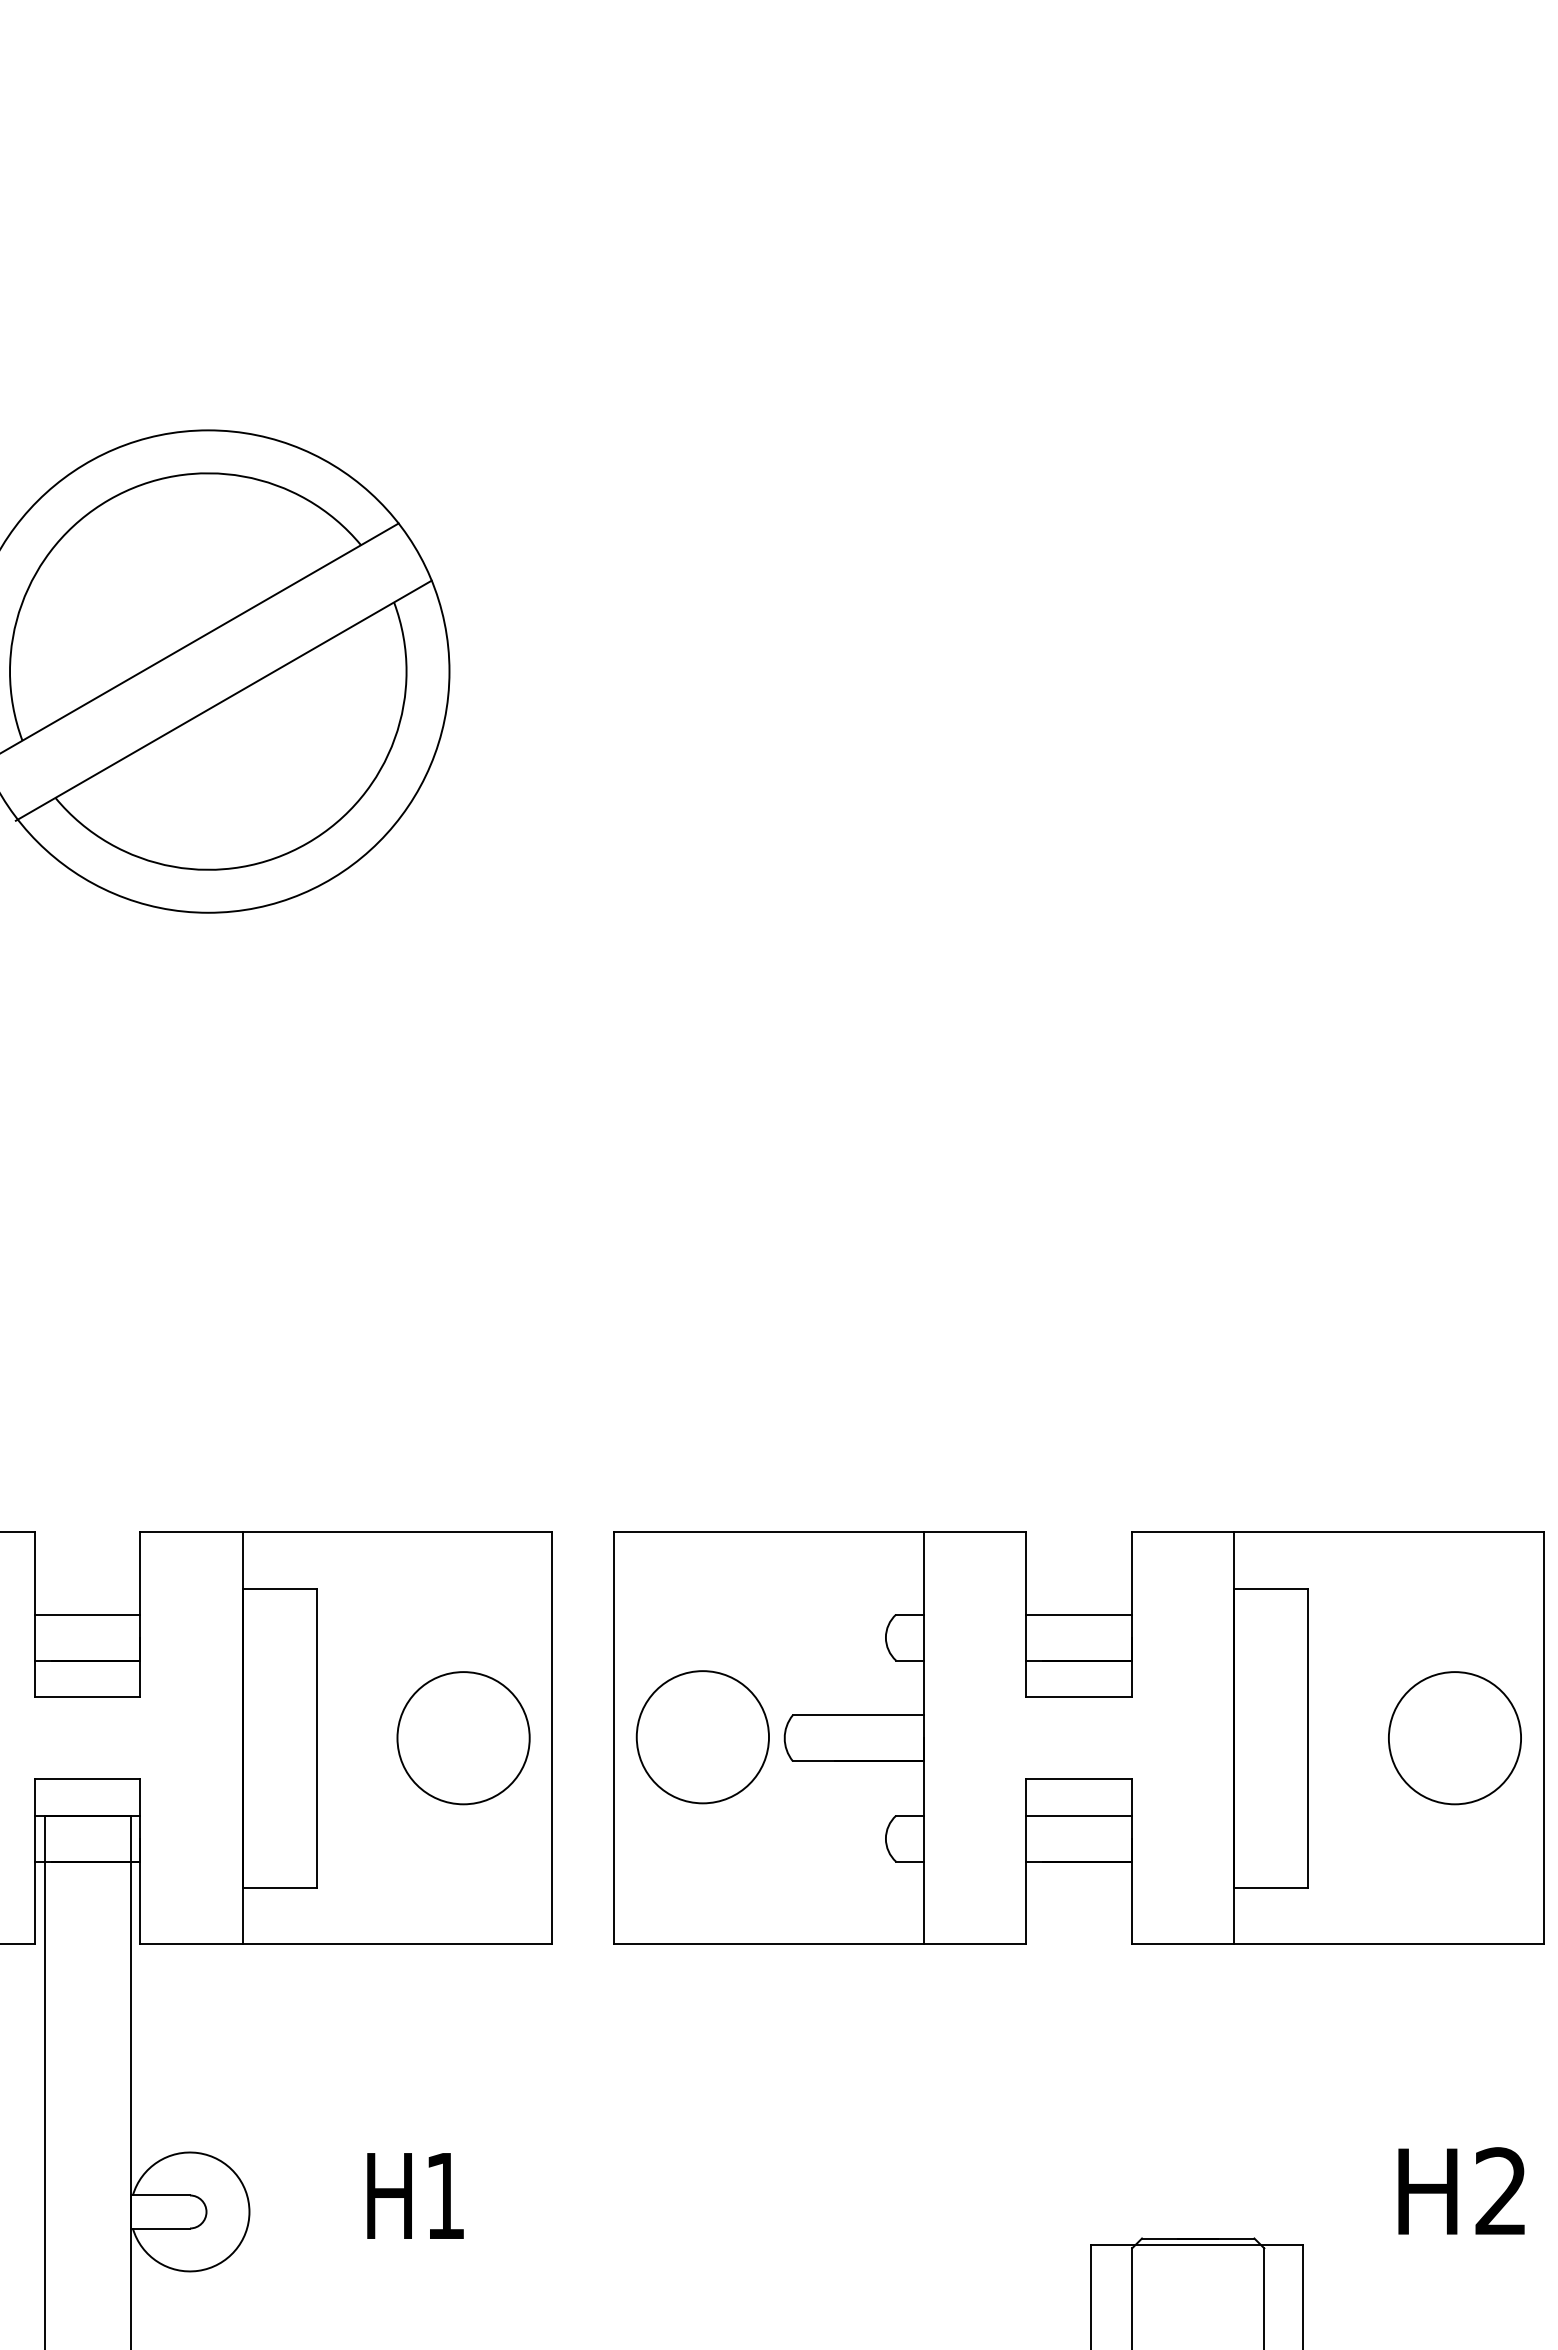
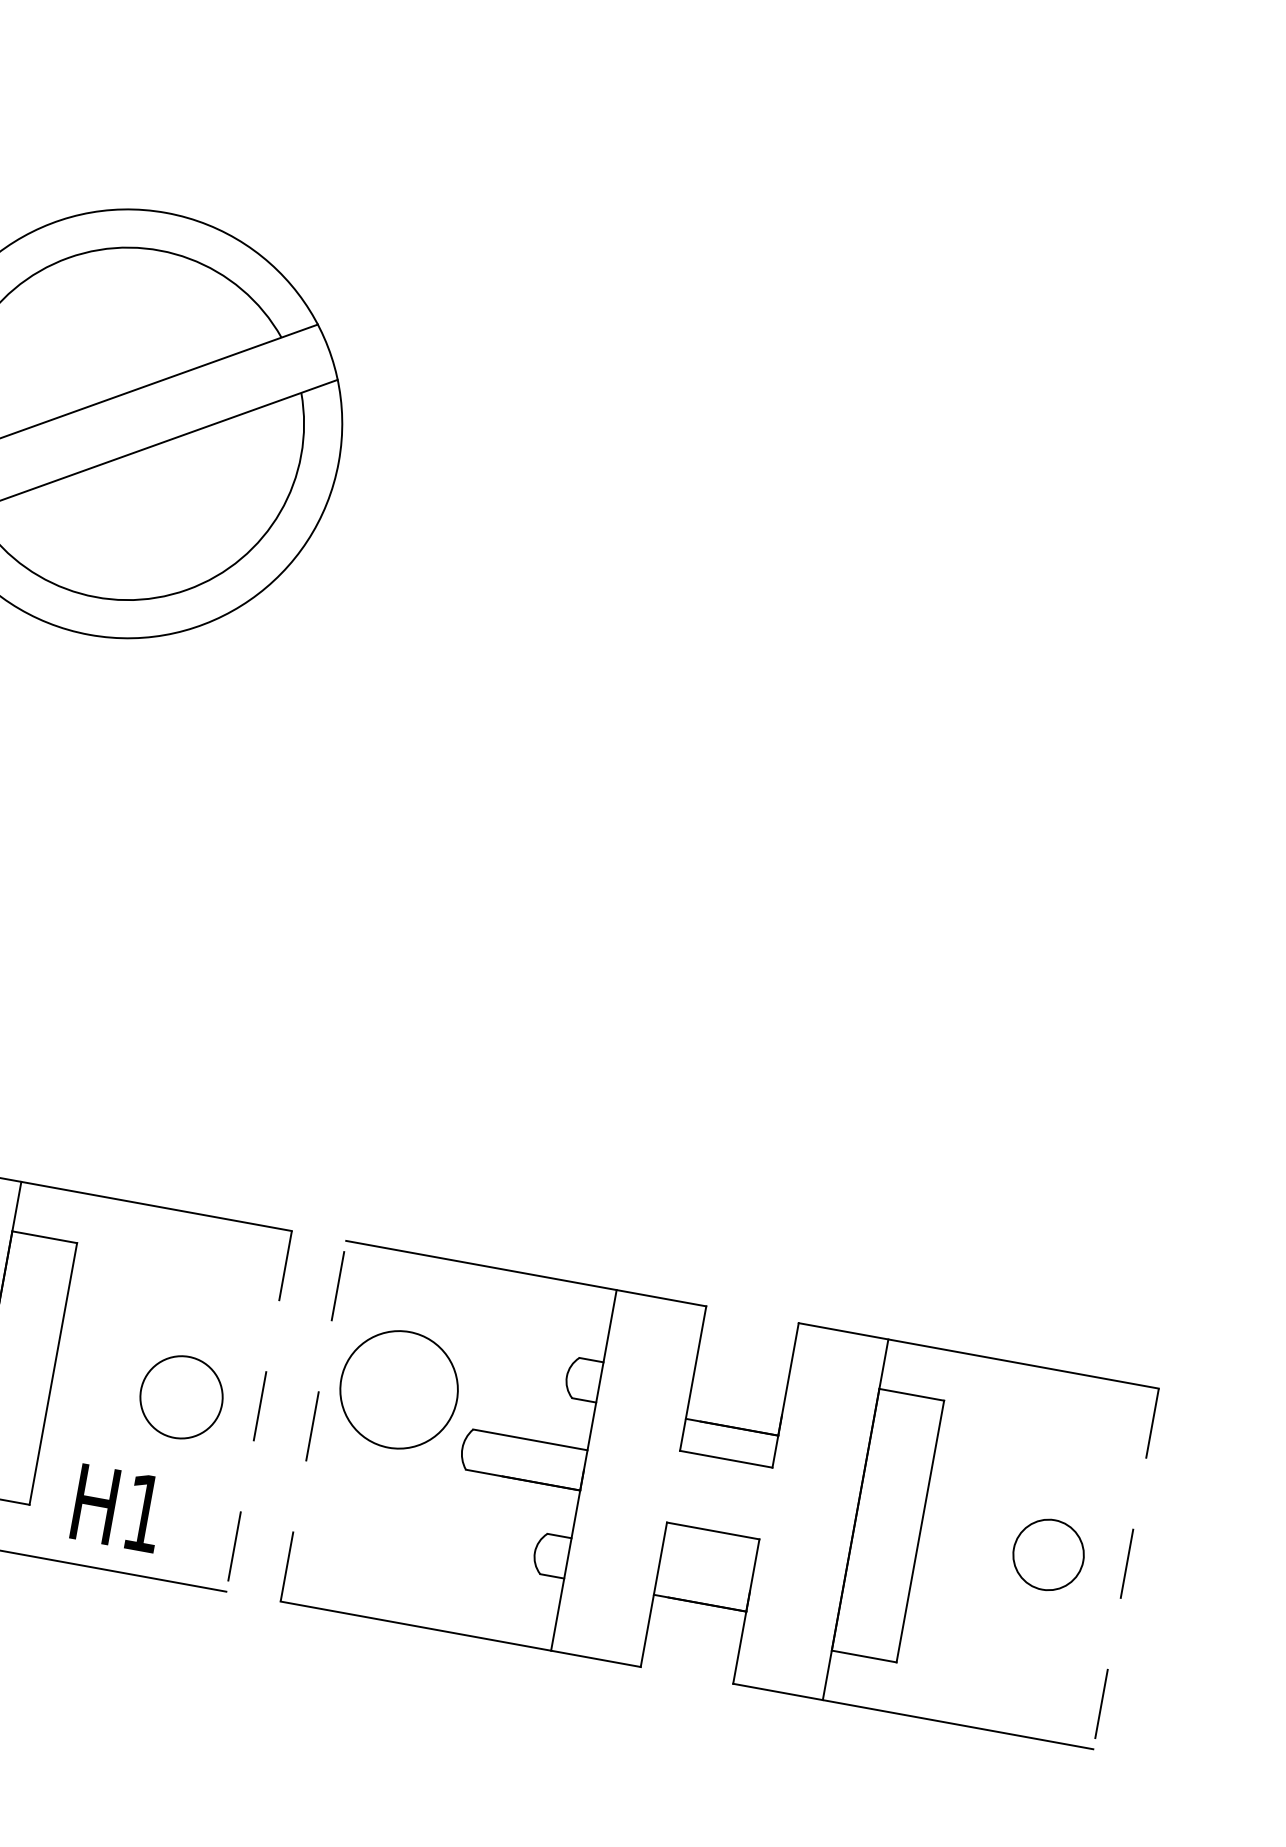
line: (1078, 1614) -> (739, 1386), removed
line: (614, 1737) -> (313, 1420), solid -> dashed
circle: (702, 1737) -> (398, 1390), moved
circle: (463, 1738) -> (181, 1397), size x0.7
line: (552, 1738) -> (259, 1411), solid -> dashed
circle: (1454, 1738) -> (1048, 1555), size x0.6
line: (1543, 1738) -> (1126, 1569), solid -> dashed
line: (1078, 1815) -> (707, 1562), removed
text: (415, 2195) -> (118, 1507), moved

